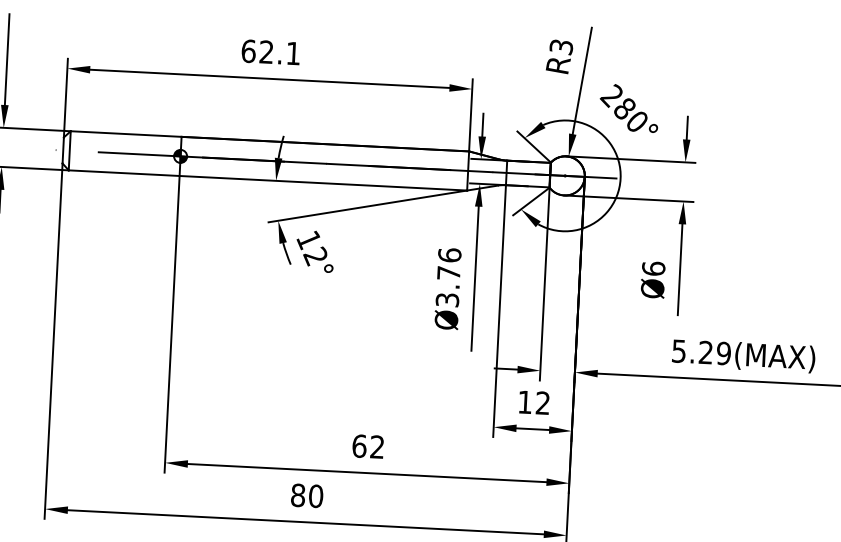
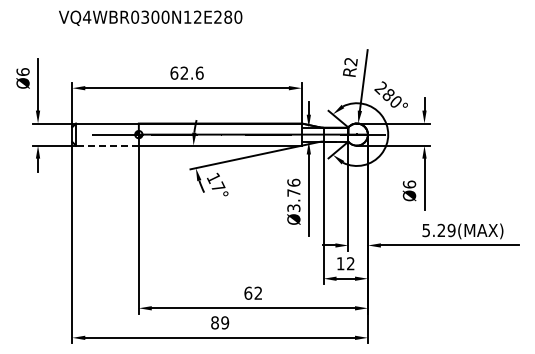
text: (562, 46) -> (351, 61), R3 -> R2
text: (293, 52) -> (199, 72), 62.1 -> 62.6
line: (122, 172) -> (106, 145), solid -> dashed
text: (316, 256) -> (218, 187), 12° -> 17°
text: (314, 495) -> (224, 322), 80 -> 89

